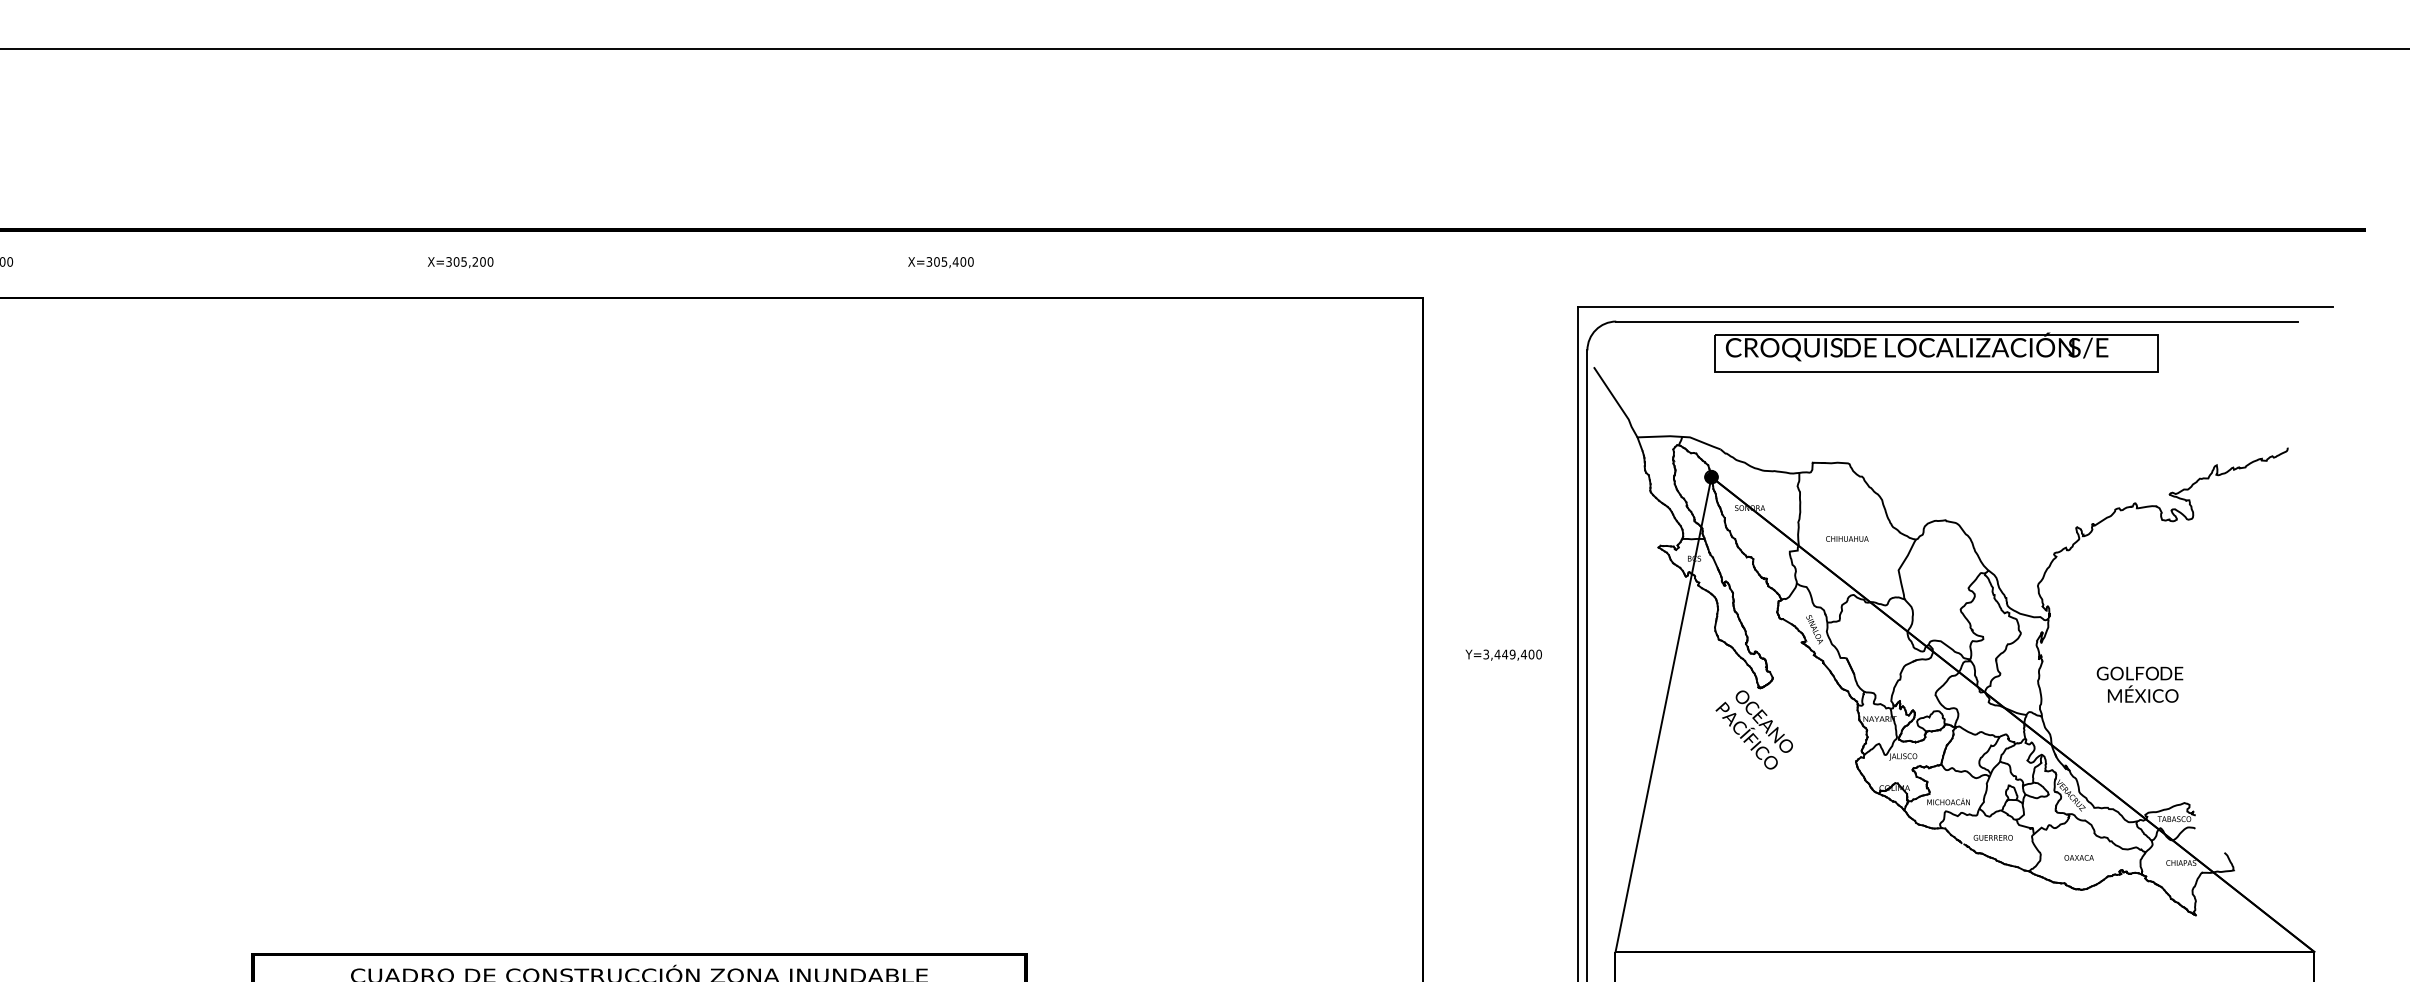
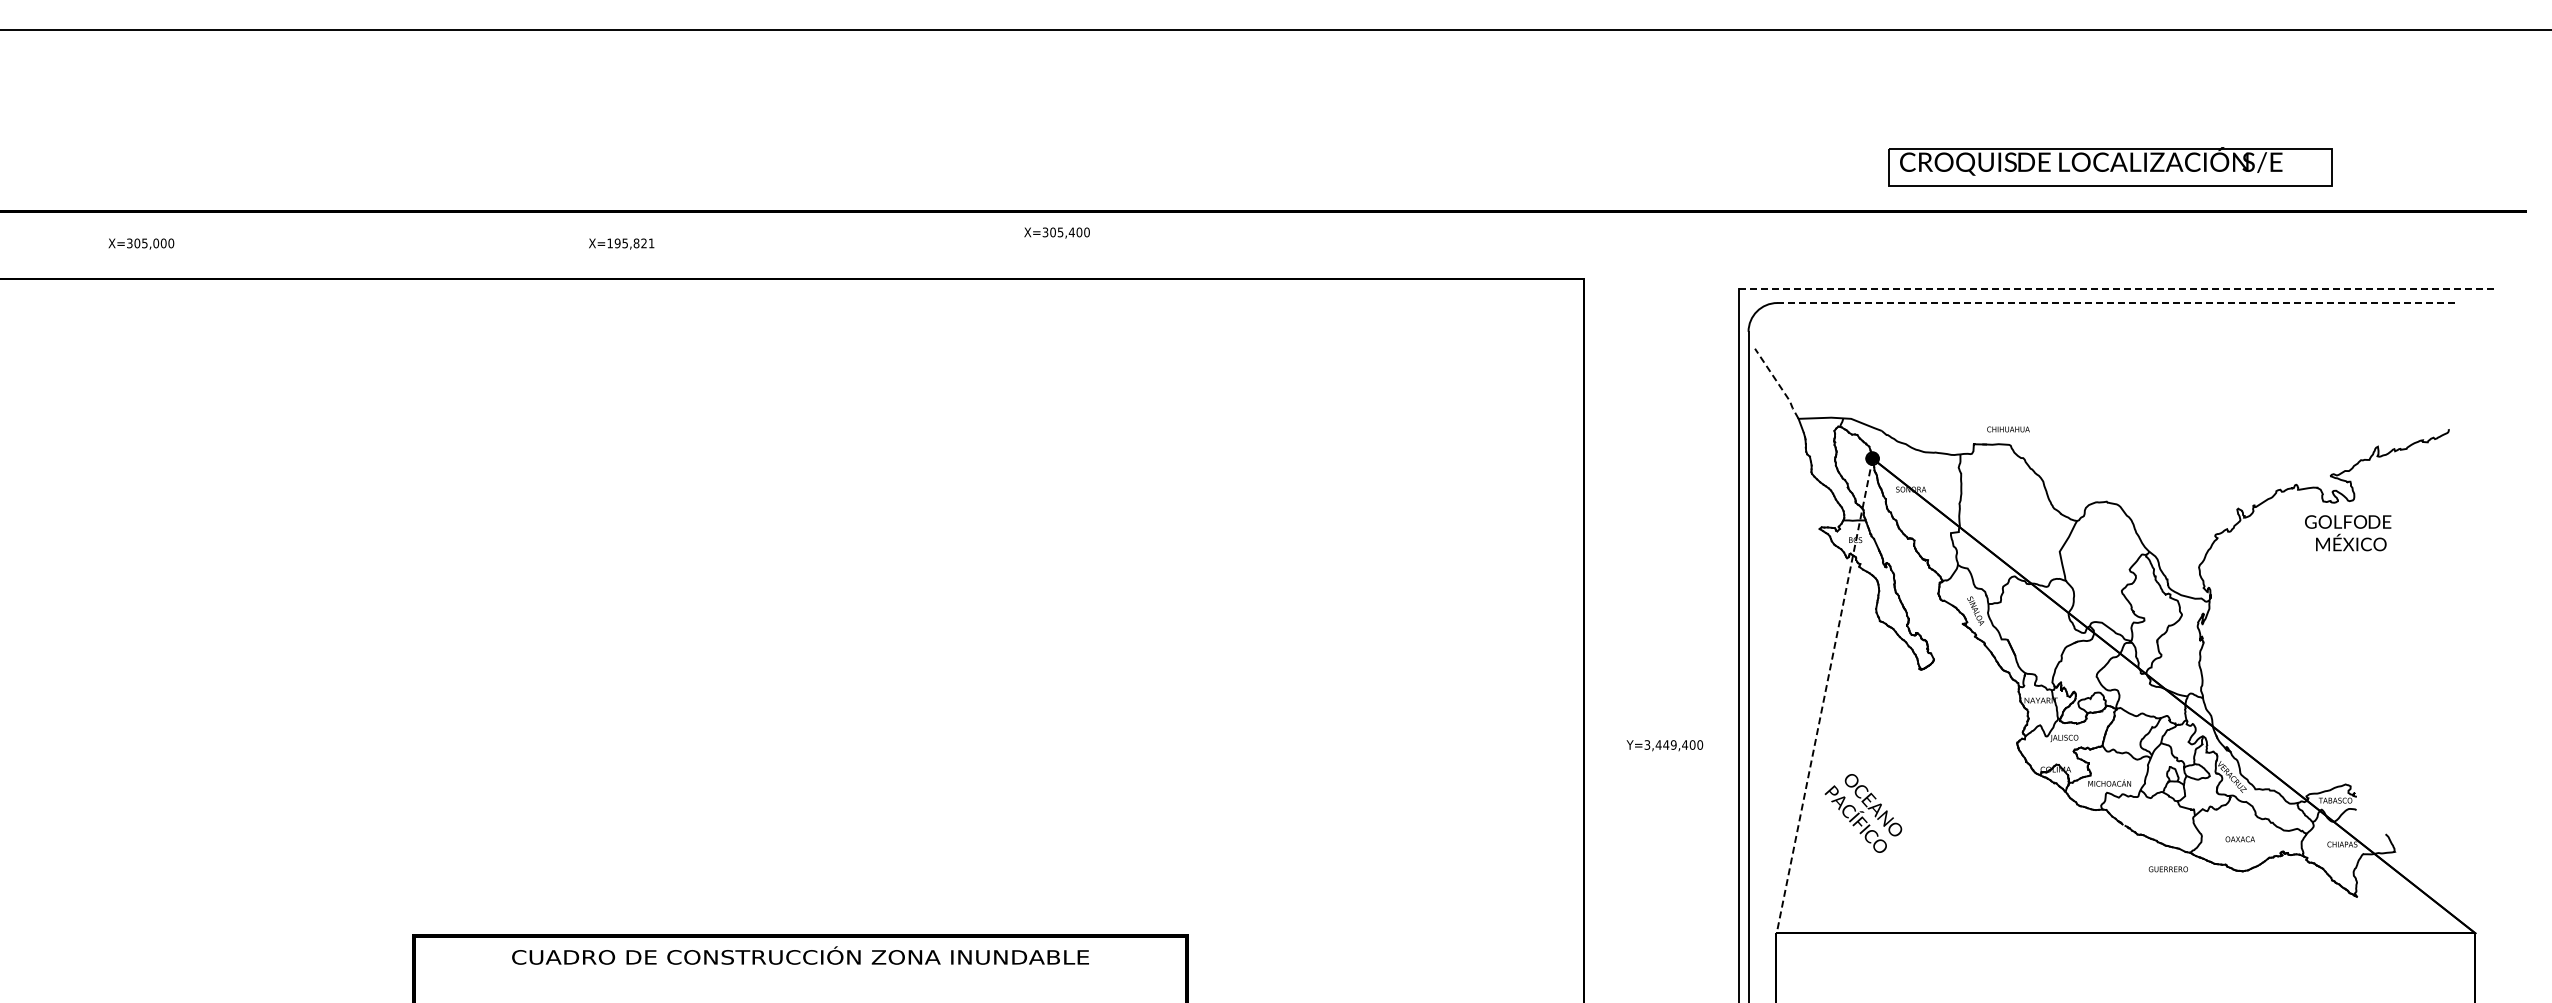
text: (469, 262) -> (630, 243), X=305,200 -> X=195,821
text: (940, 262) -> (1056, 232), moved
line: (1956, 307) -> (2117, 288), solid -> dashed
line: (1957, 322) -> (2118, 303), solid -> dashed
part: (1936, 352) -> (2110, 166), moved
line: (1617, 403) -> (1778, 384), solid -> dashed
text: (1847, 539) -> (2008, 429), moved
text: (1503, 655) -> (1664, 745), moved
text: (2140, 685) -> (2348, 533), moved
line: (1663, 715) -> (1824, 696), solid -> dashed
text: (1754, 730) -> (1863, 813), moved
text: (1992, 838) -> (2167, 869), moved

